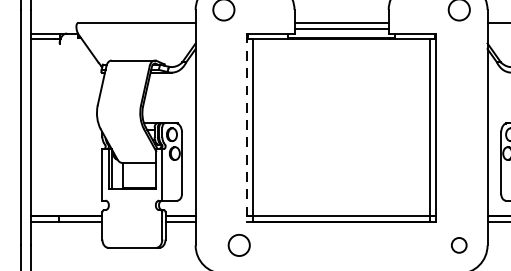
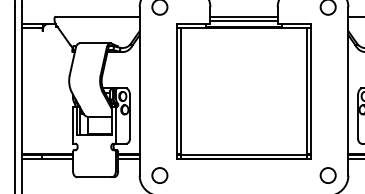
line: (247, 127) -> (176, 91), dashed -> solid
circle: (238, 245) -> (159, 175), moved
circle: (458, 245) -> (327, 175), size x1.43

